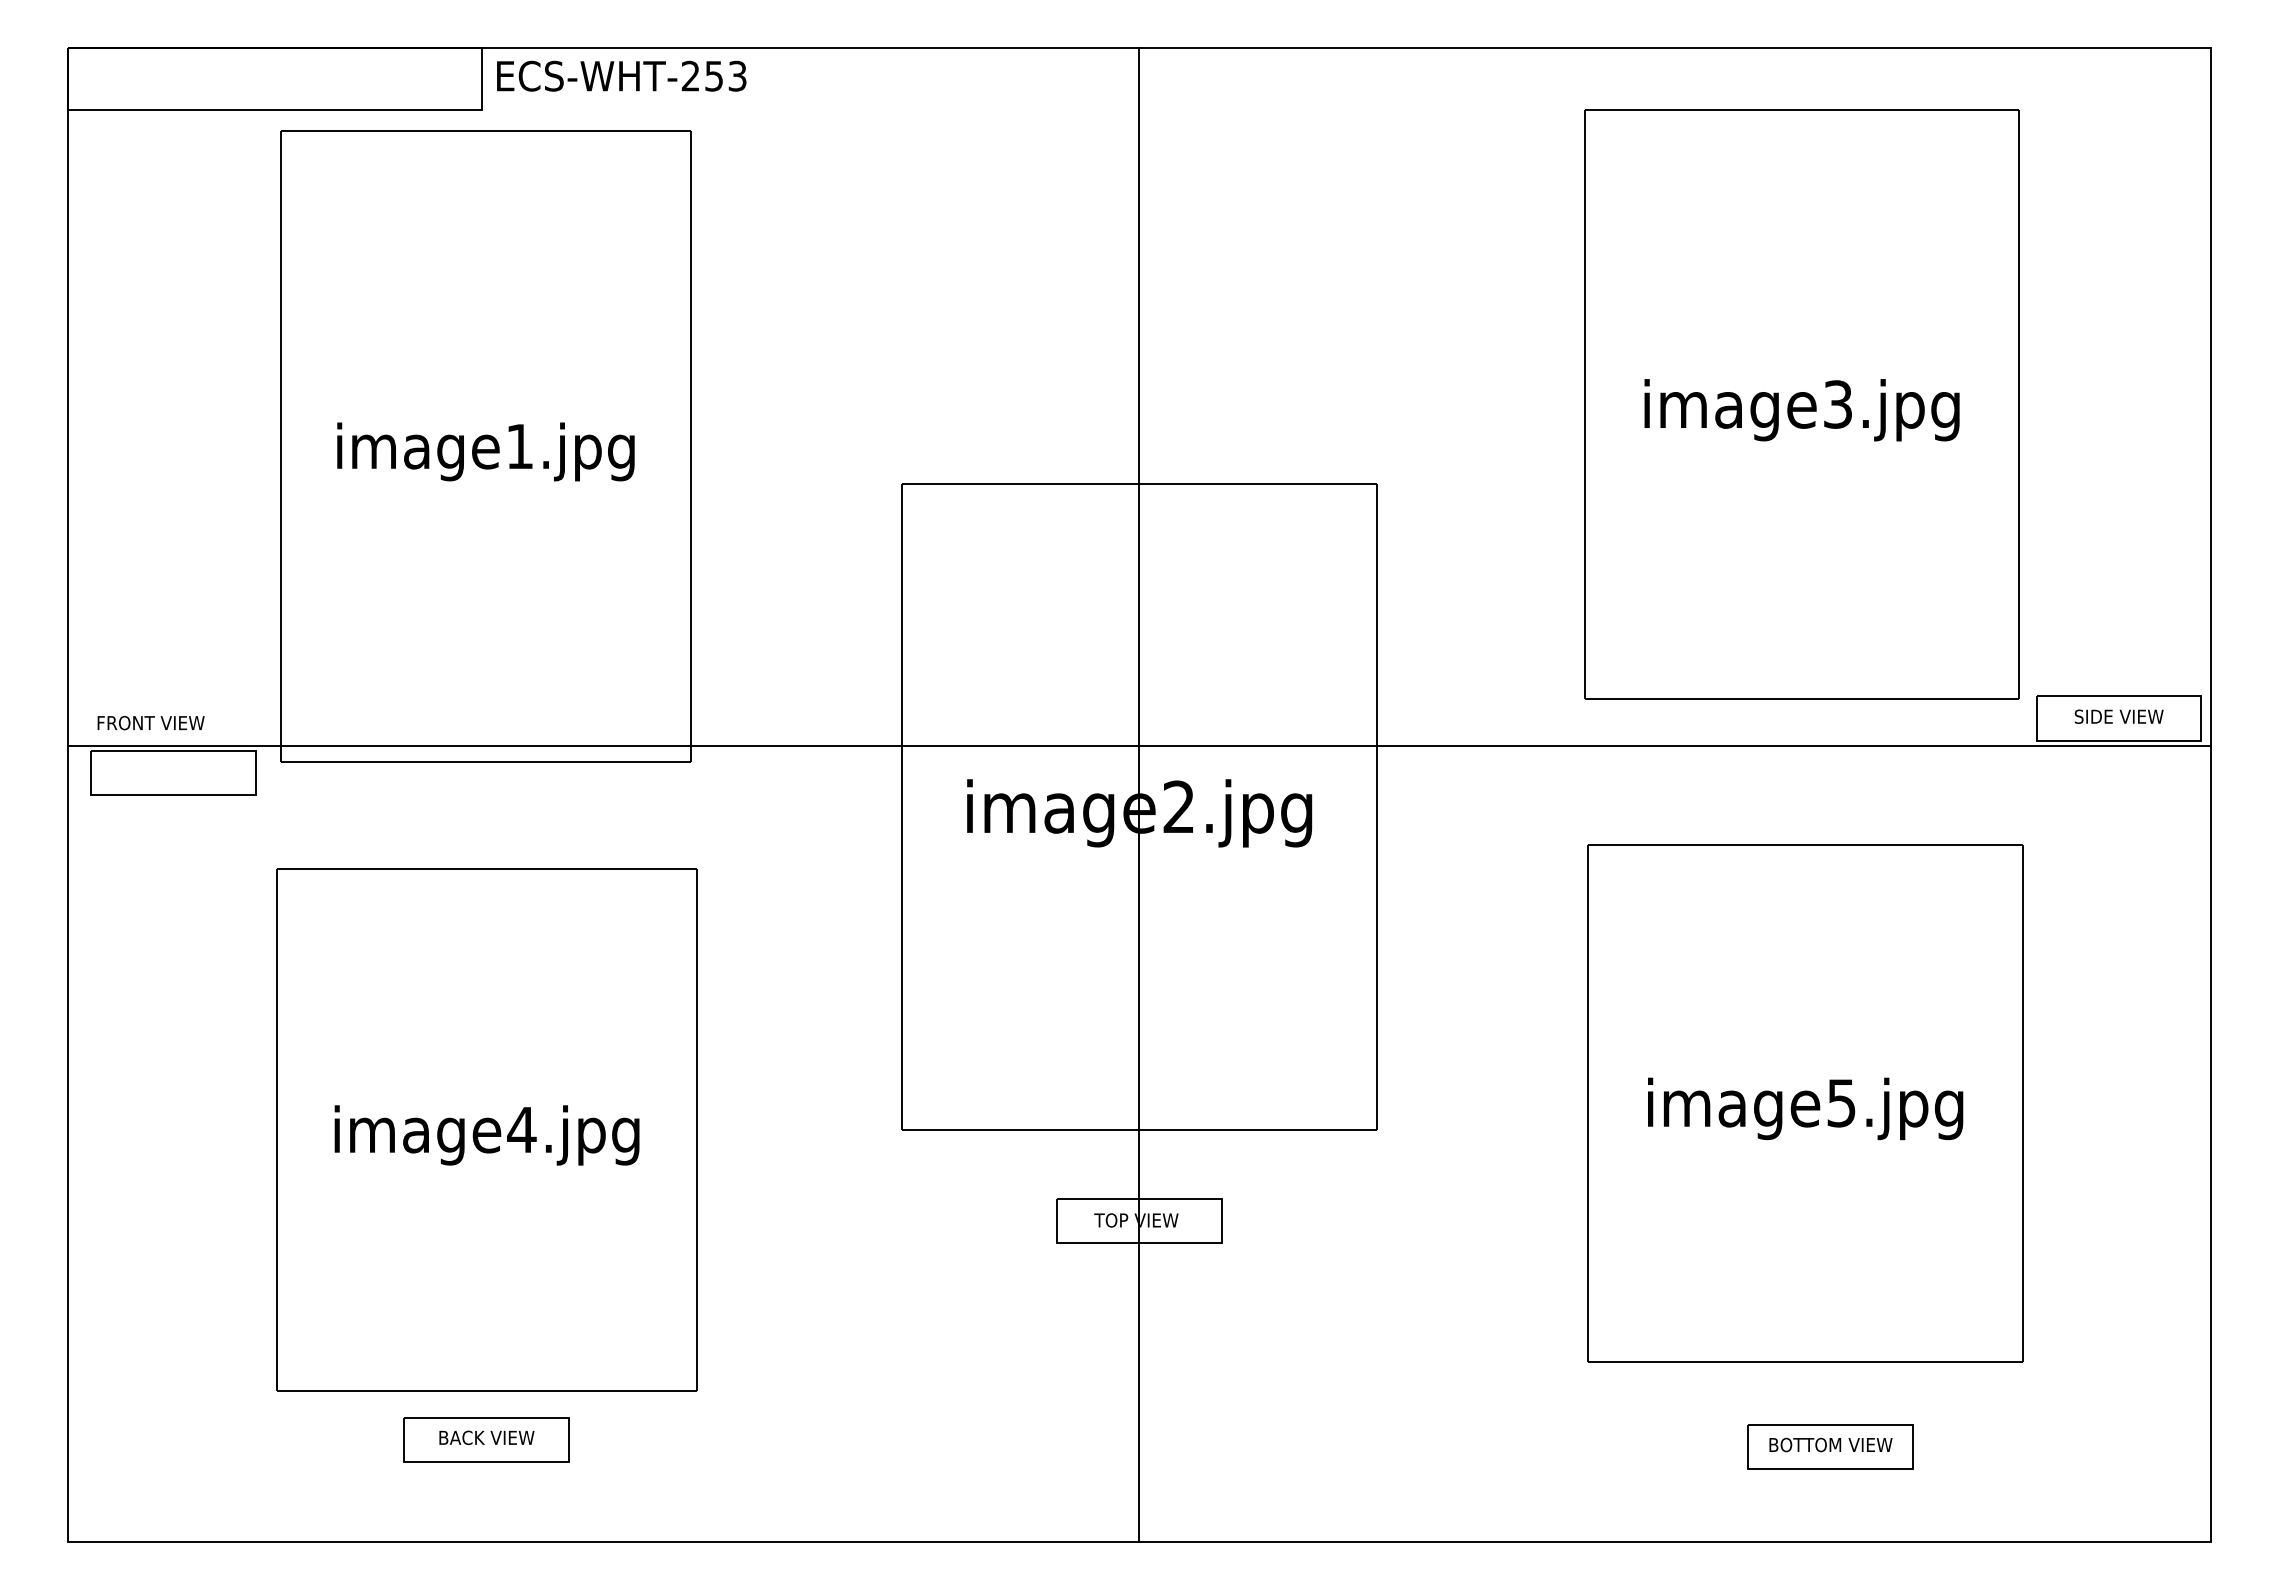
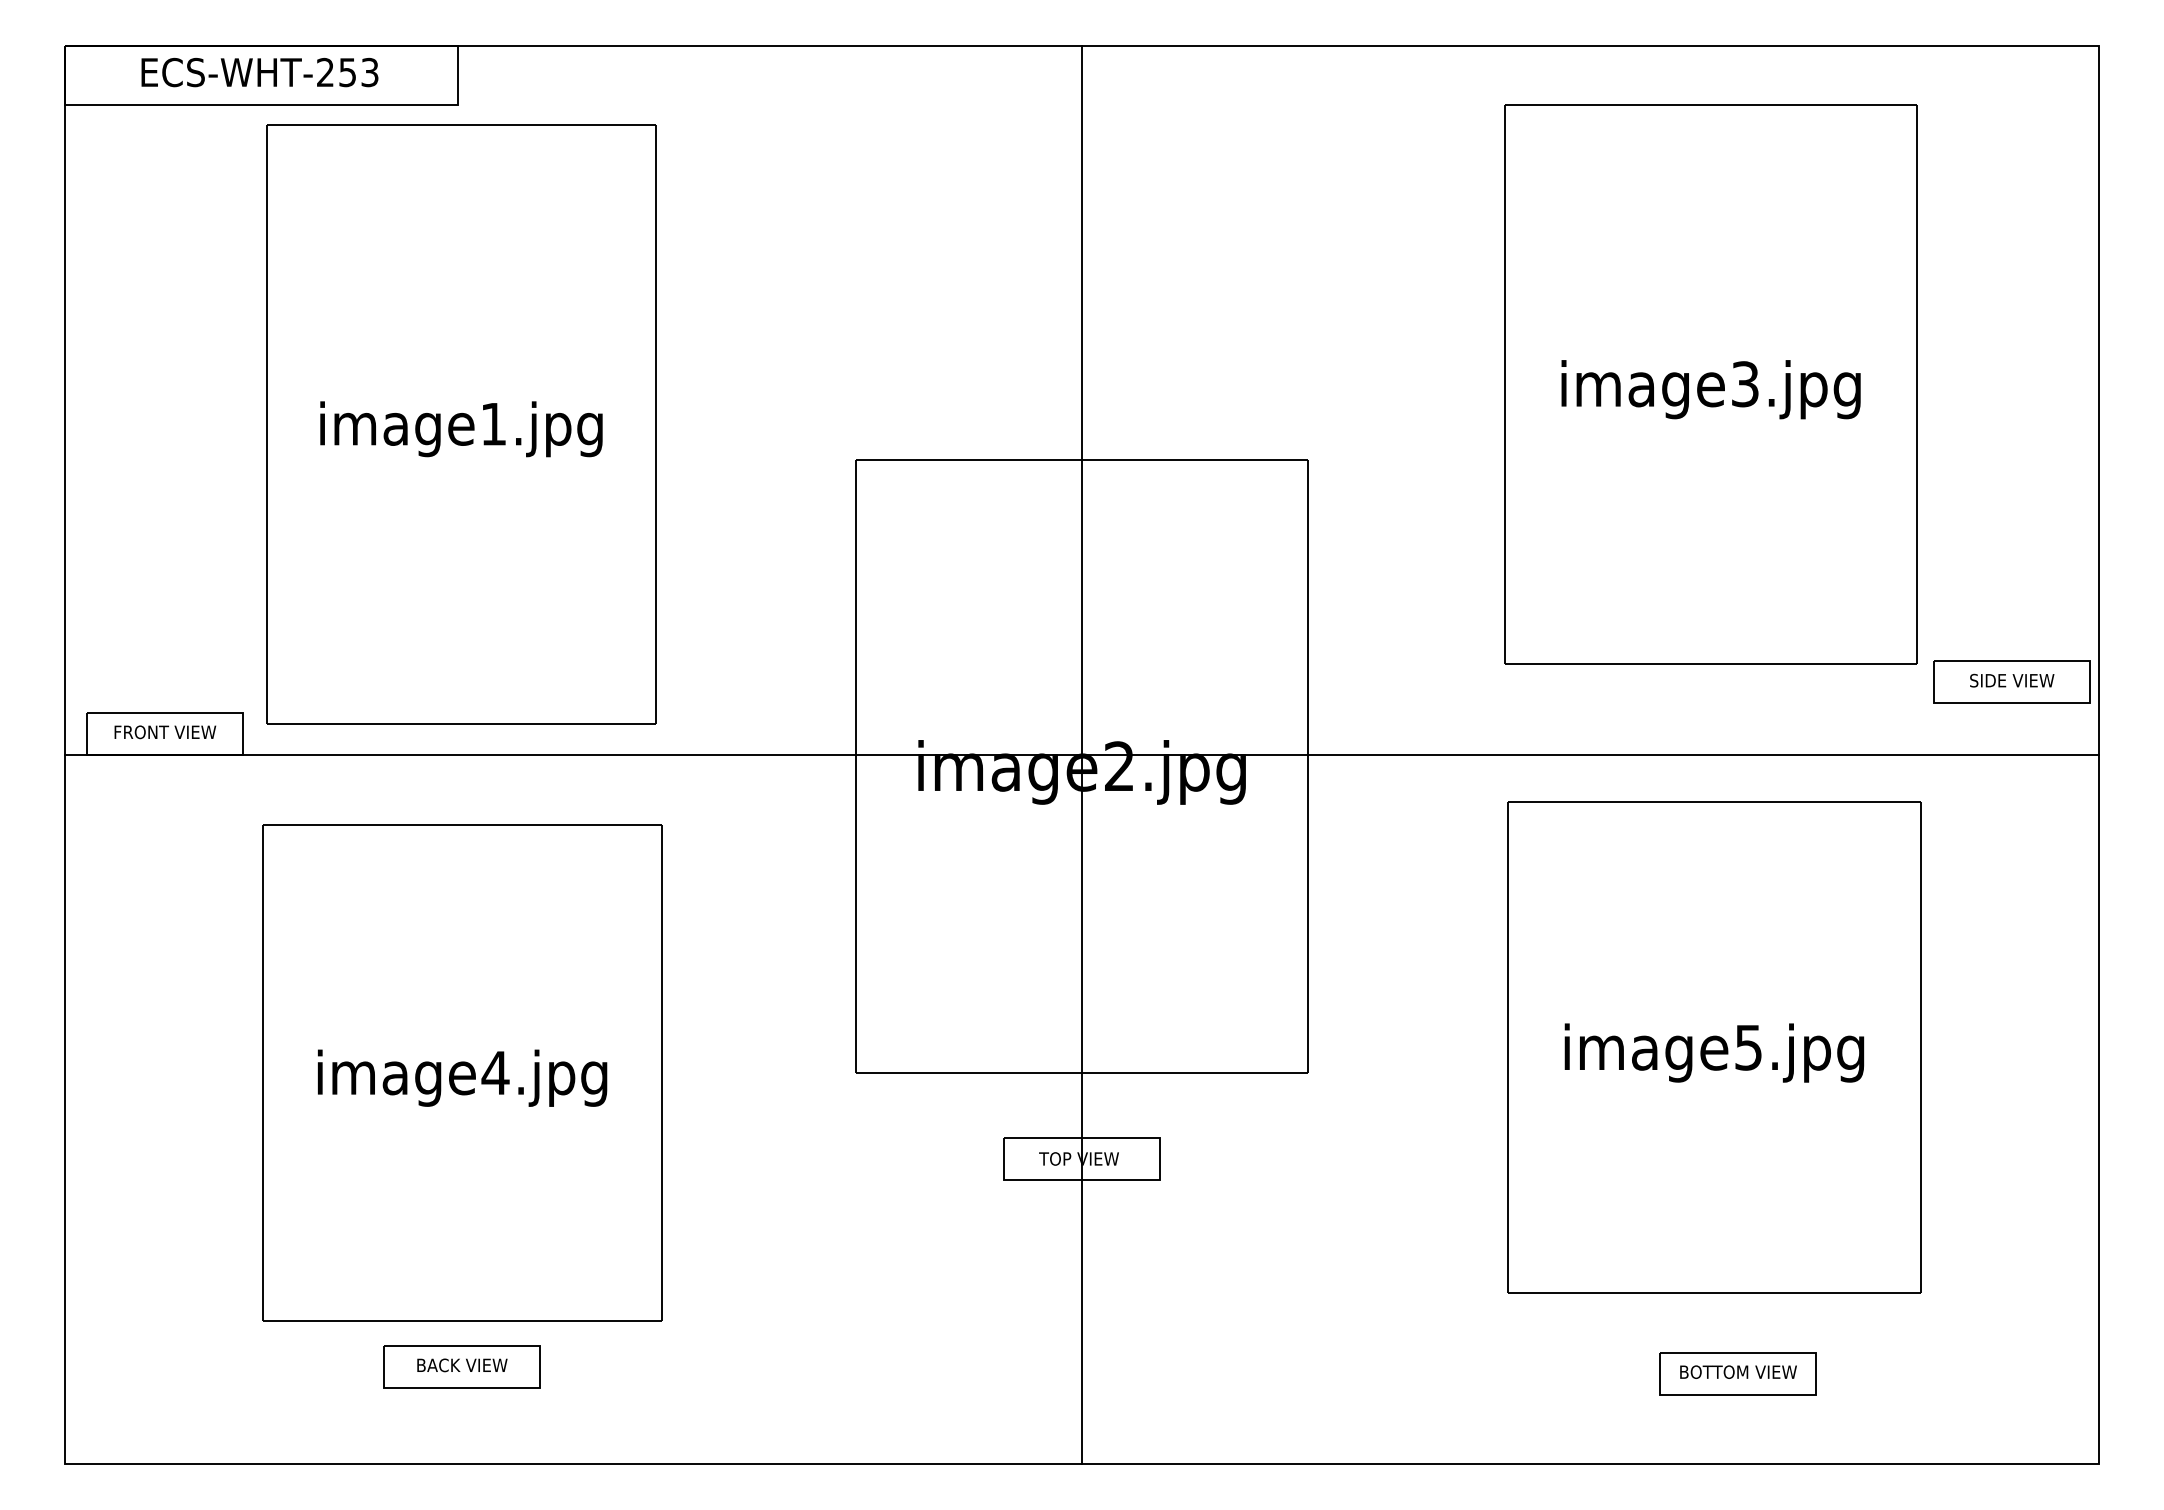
text: (621, 75) -> (259, 71), moved
text: (150, 723) -> (164, 732), moved
line: (1139, 745) -> (1082, 754), moved

